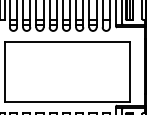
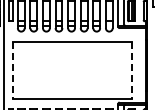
line: (5, 71) -> (13, 70), solid -> dashed
line: (130, 71) -> (132, 70), solid -> dashed

